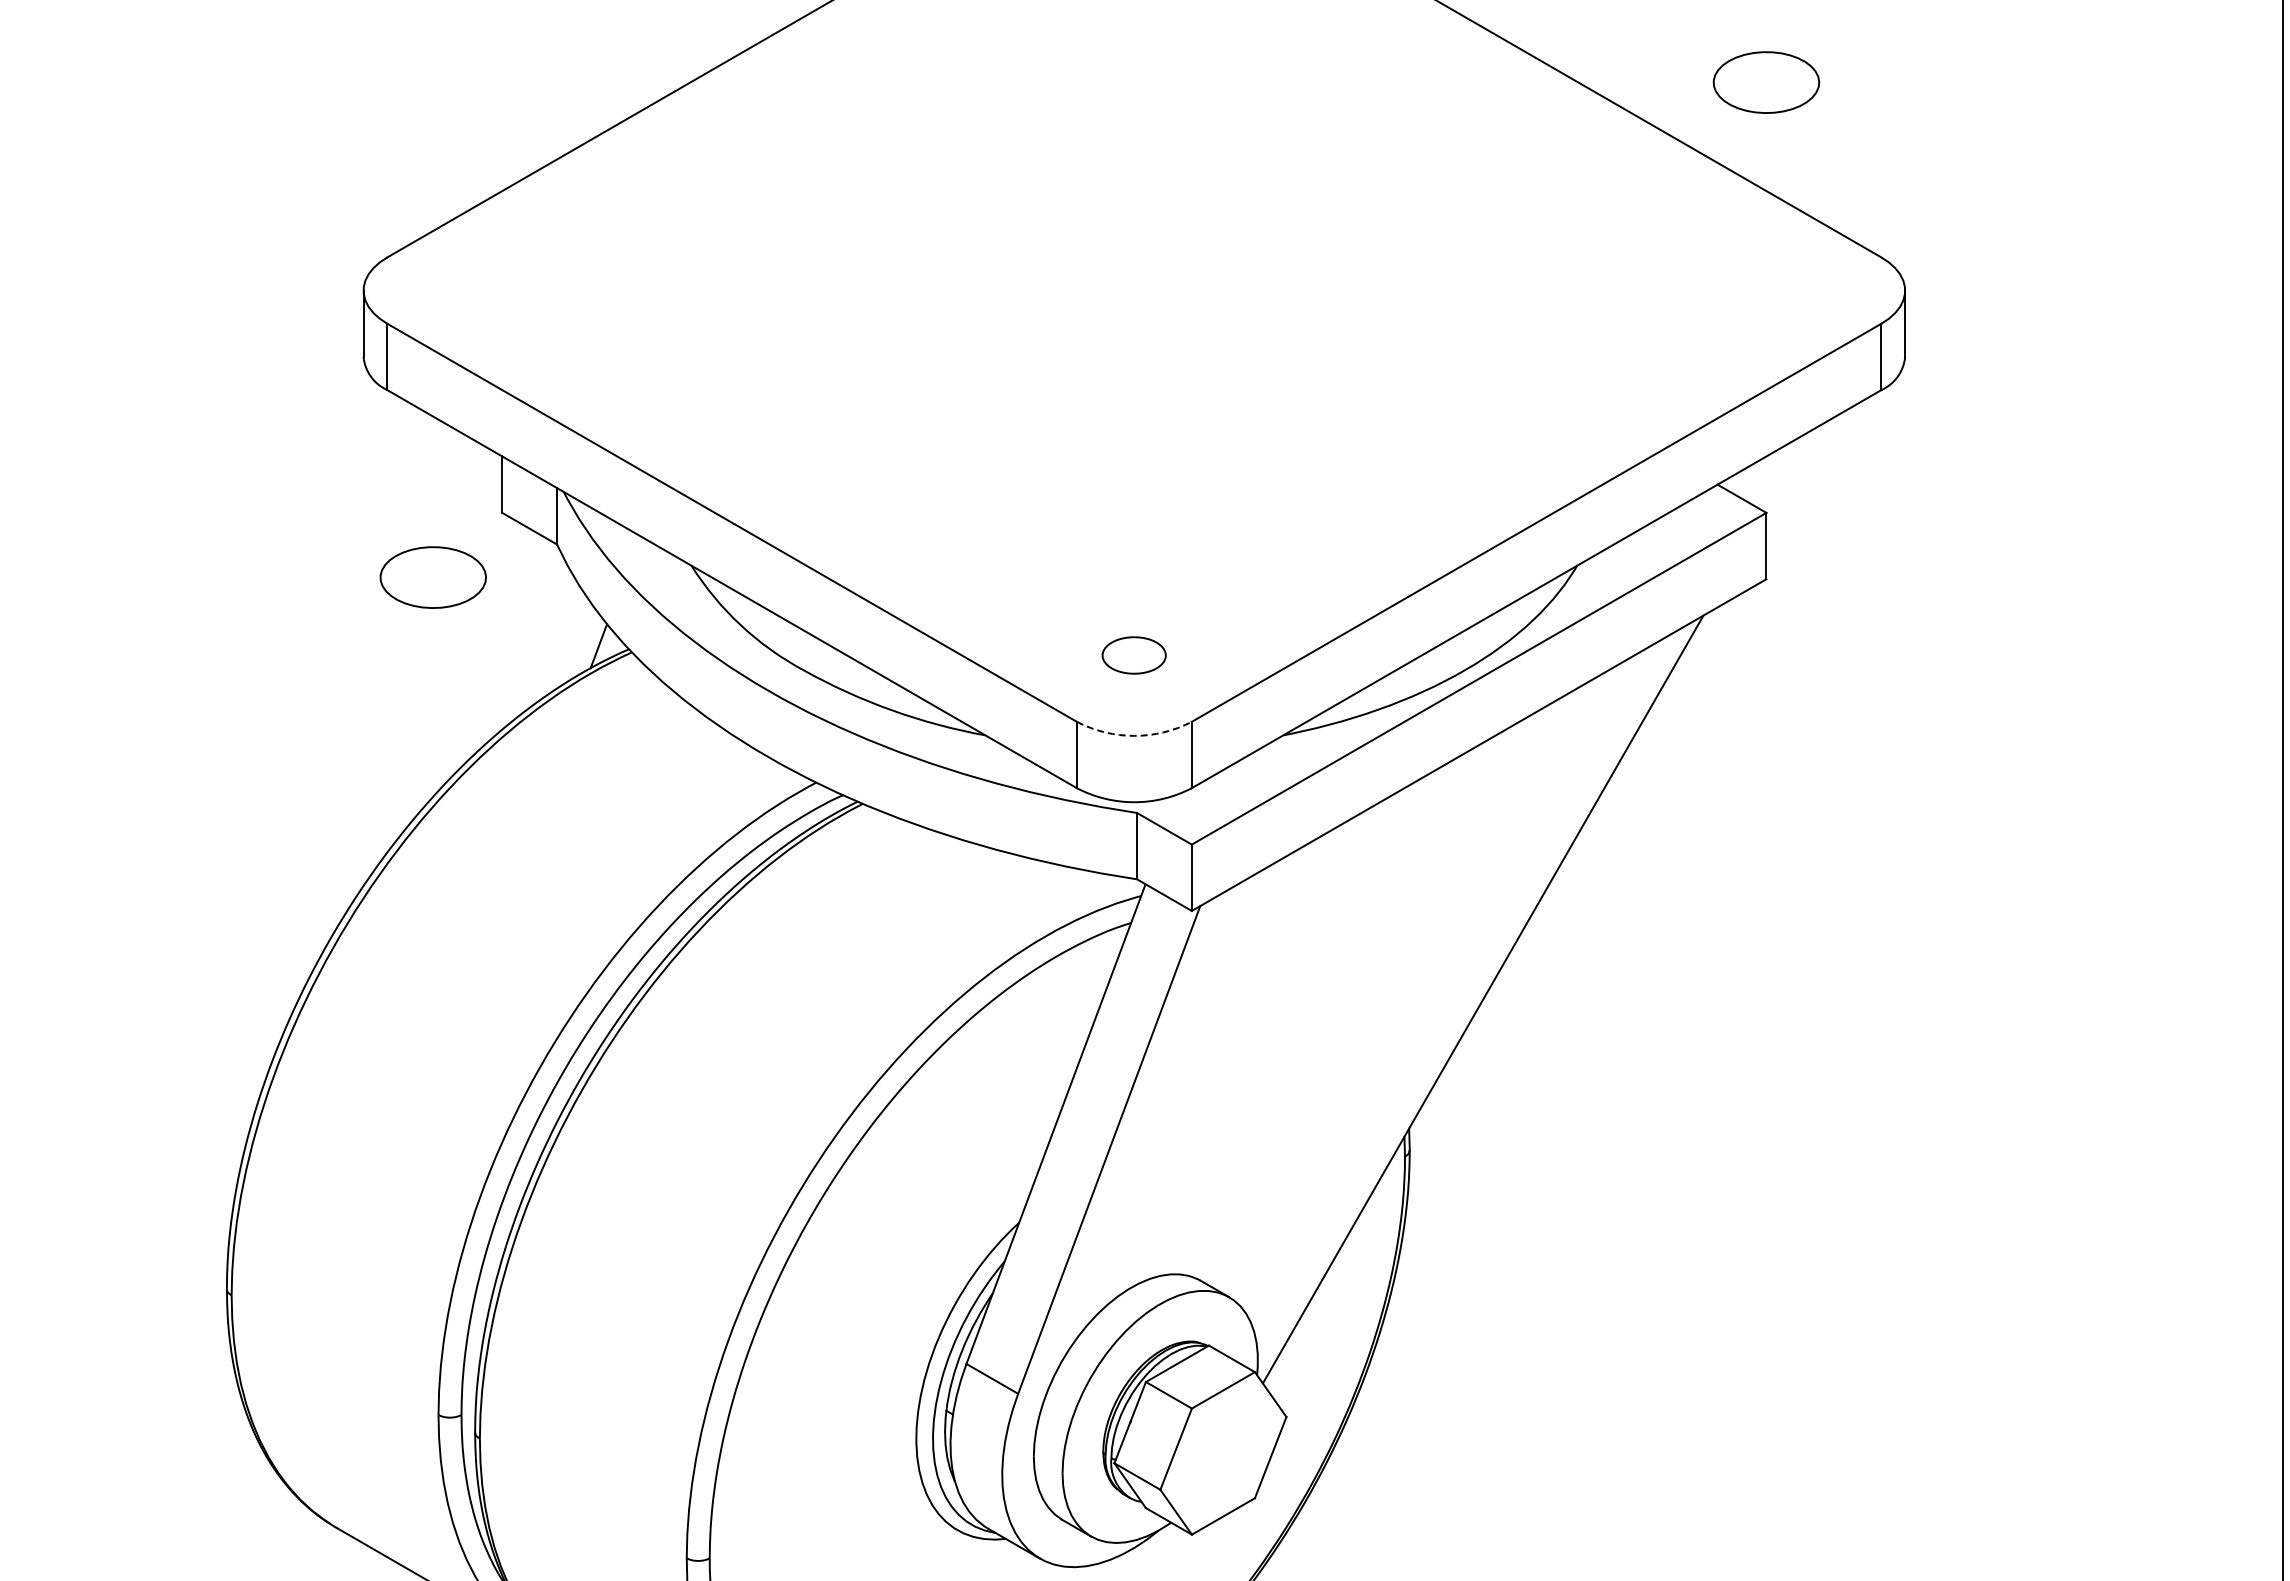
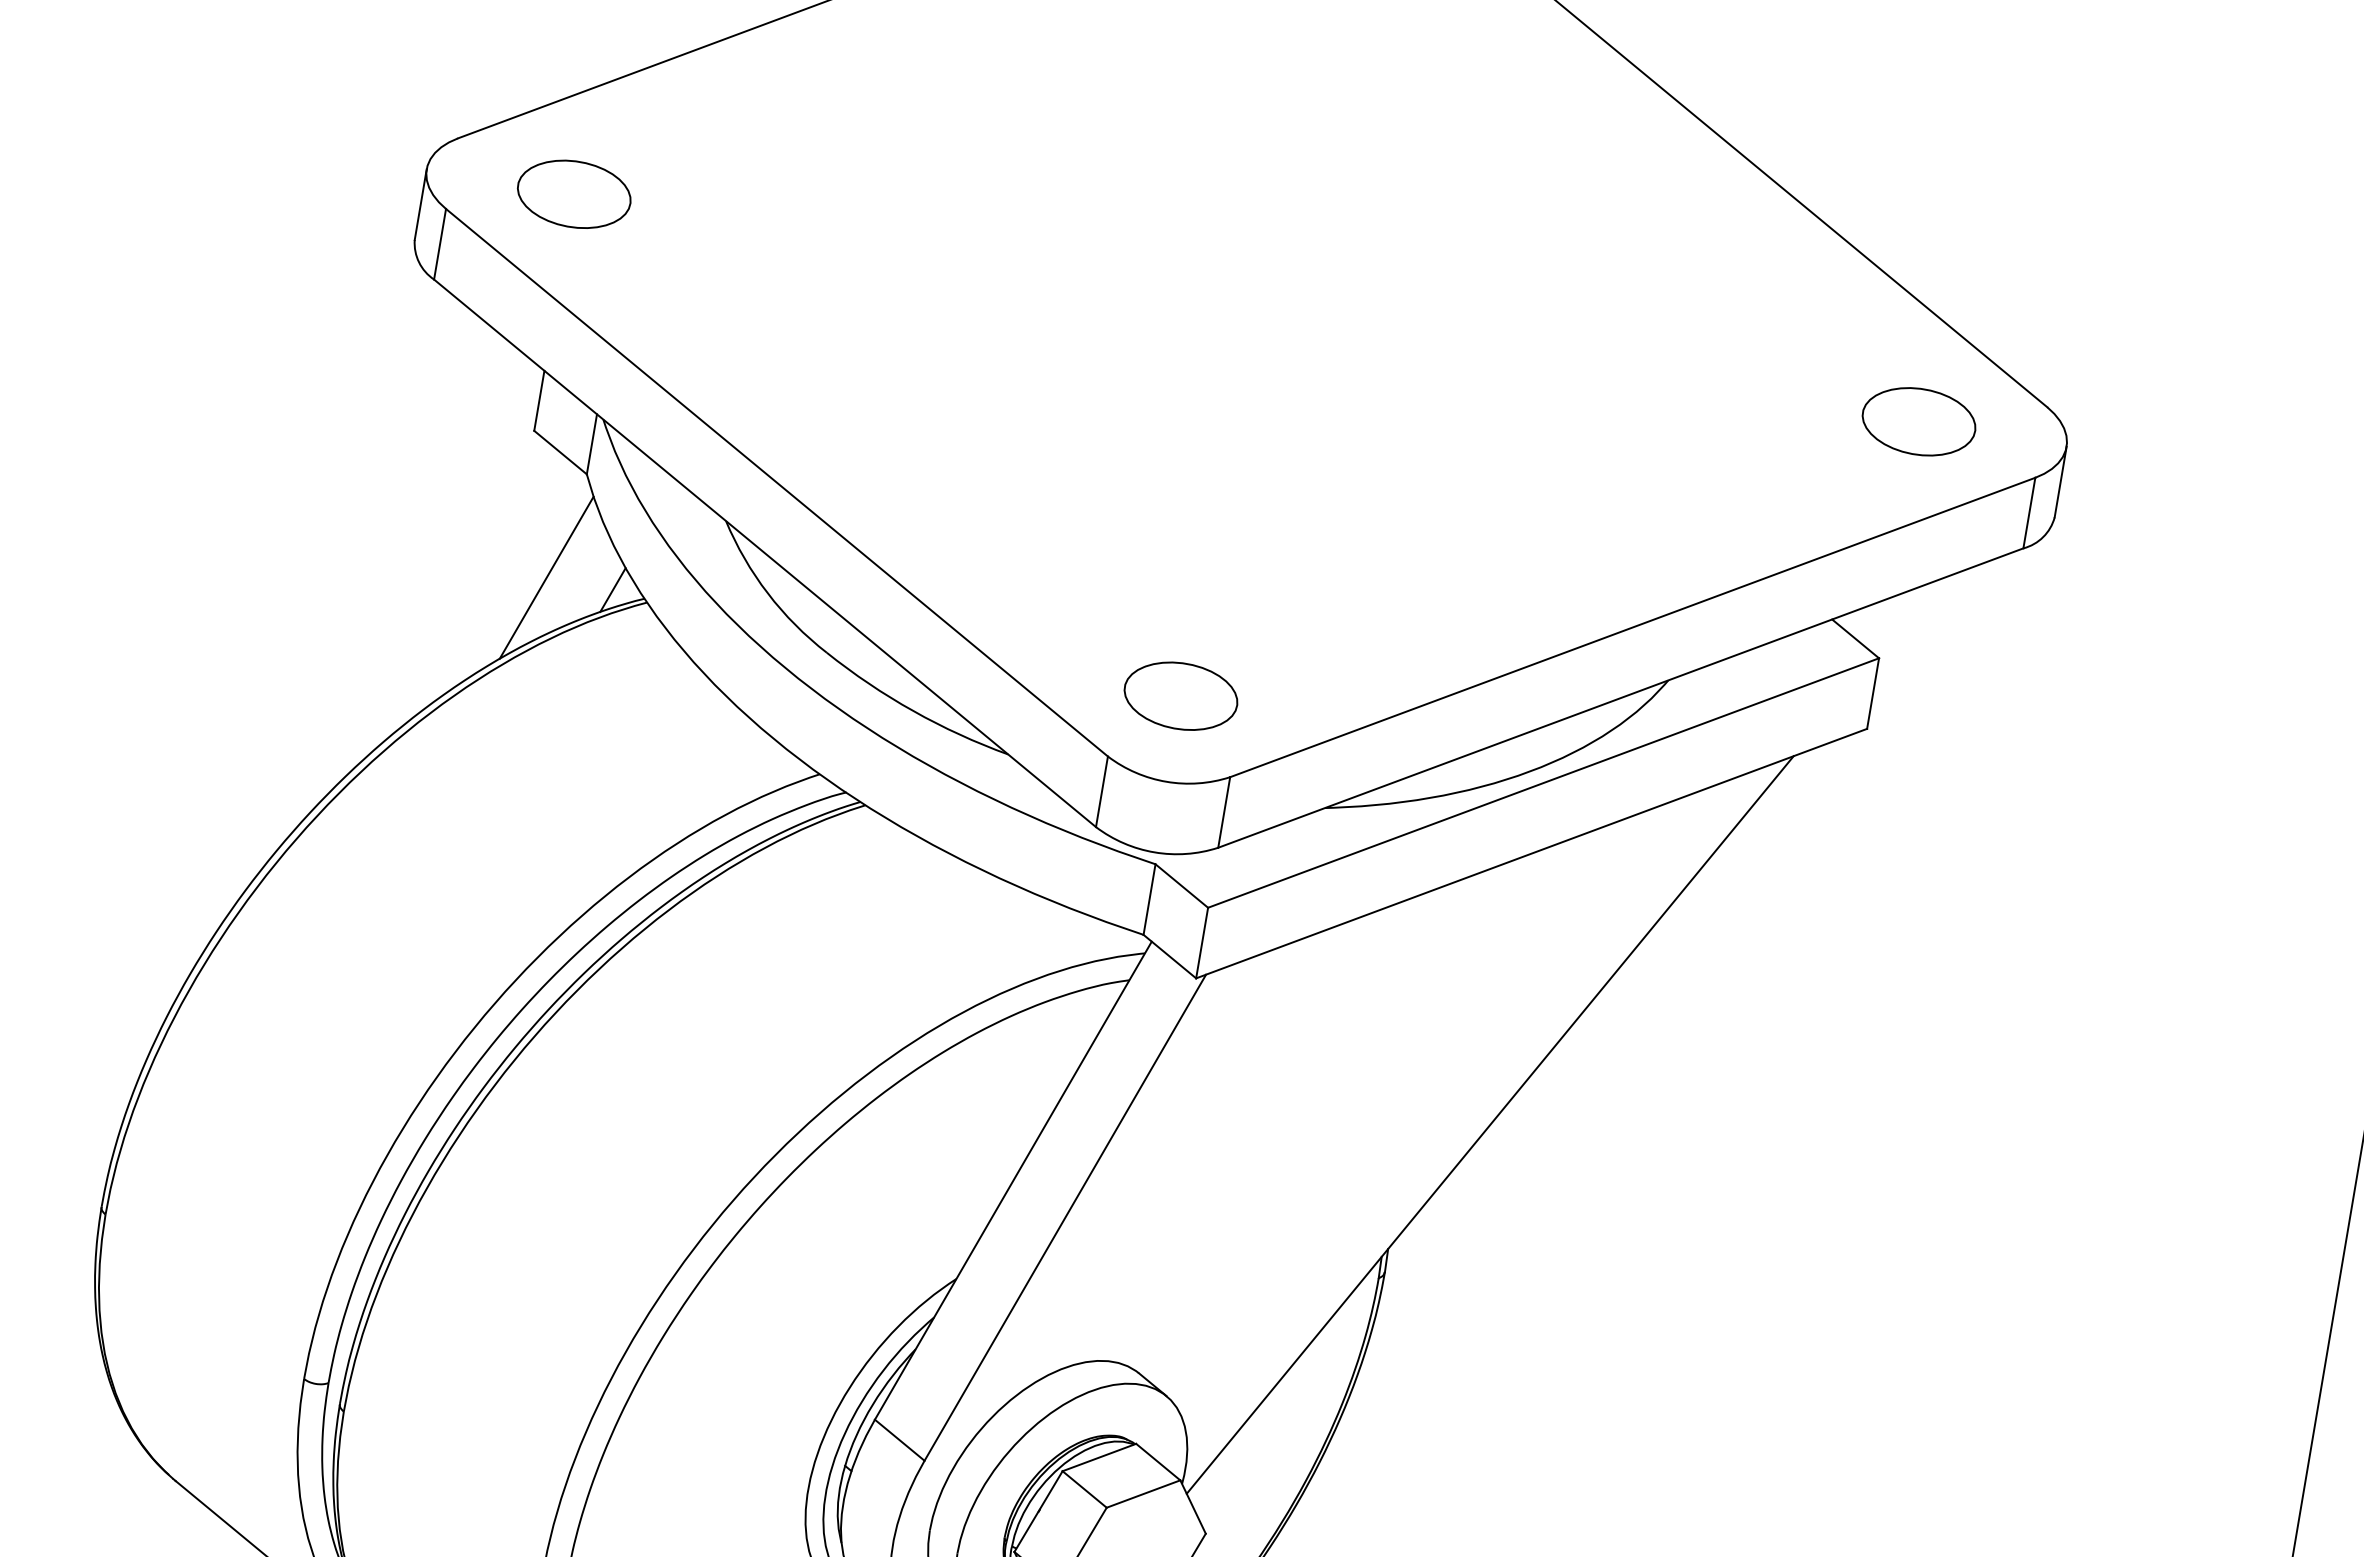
part: (1766, 82) -> (1919, 421), moved
part: (432, 577) -> (573, 194), moved
line: (535, 645) -> (545, 577), added
part: (1133, 655) -> (1180, 696), size x1.67
arc: (1134, 735) -> (1166, 781), dashed -> solid

